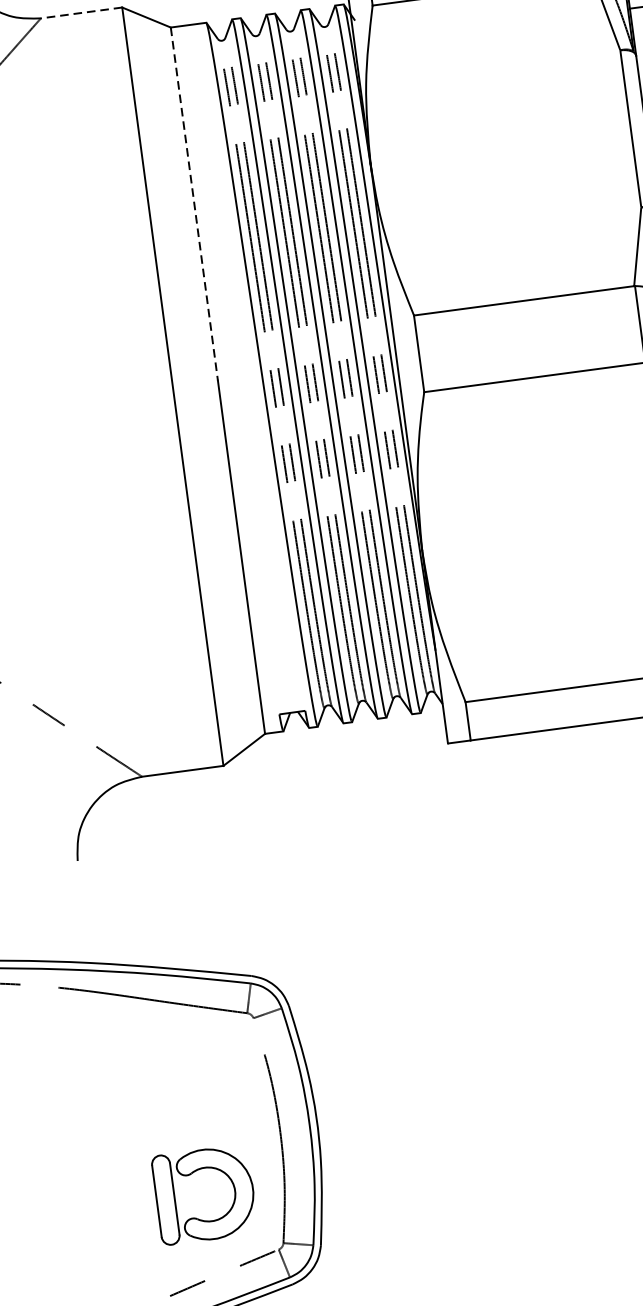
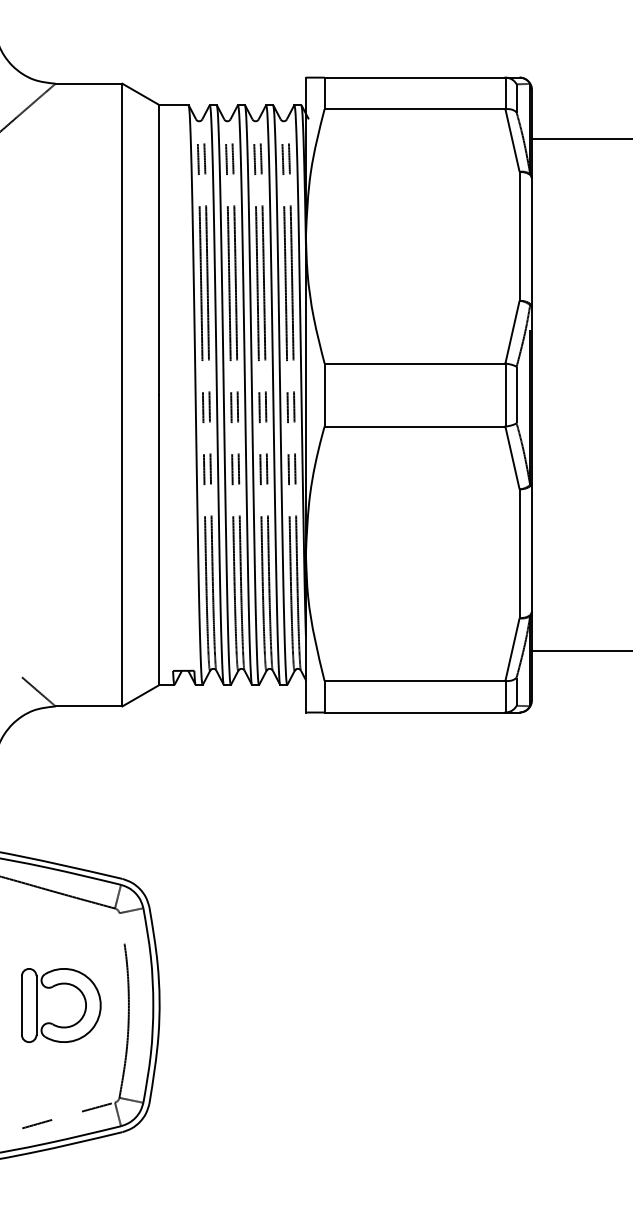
line: (80, 12) -> (88, 83), dashed -> solid
line: (194, 204) -> (159, 250), dashed -> solid
part: (192, 1174) -> (53, 987), moved

